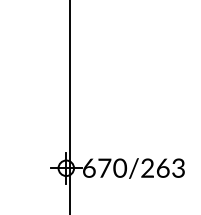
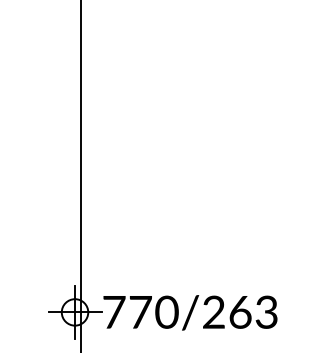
text: (89, 167) -> (114, 311), 670/263 -> 770/263

